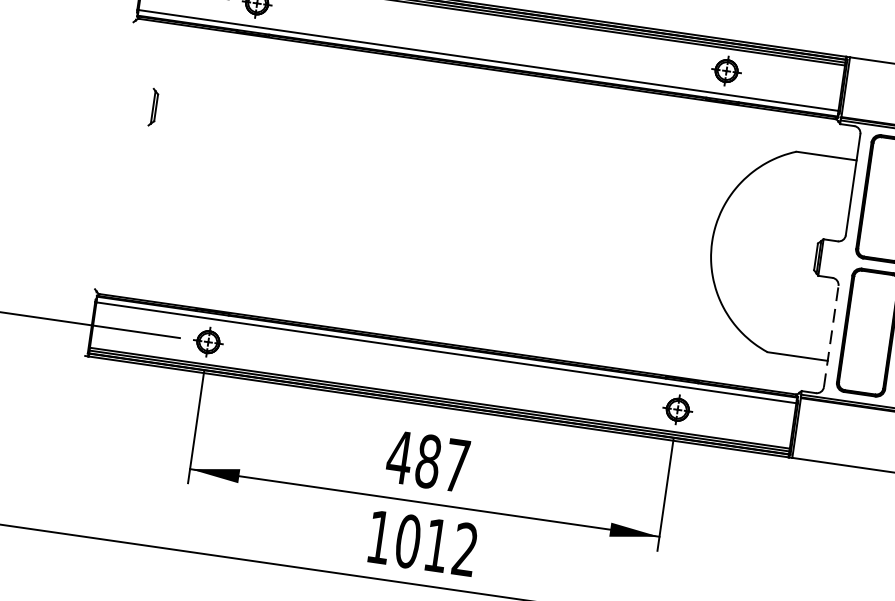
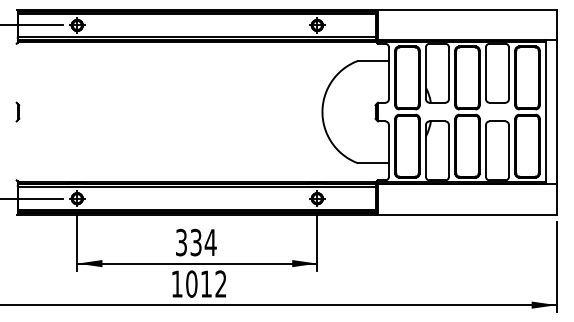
part: (152, 106) -> (17, 111), moved
line: (830, 335) -> (388, 150), dashed -> solid
text: (427, 461) -> (195, 242), 487 -> 334

